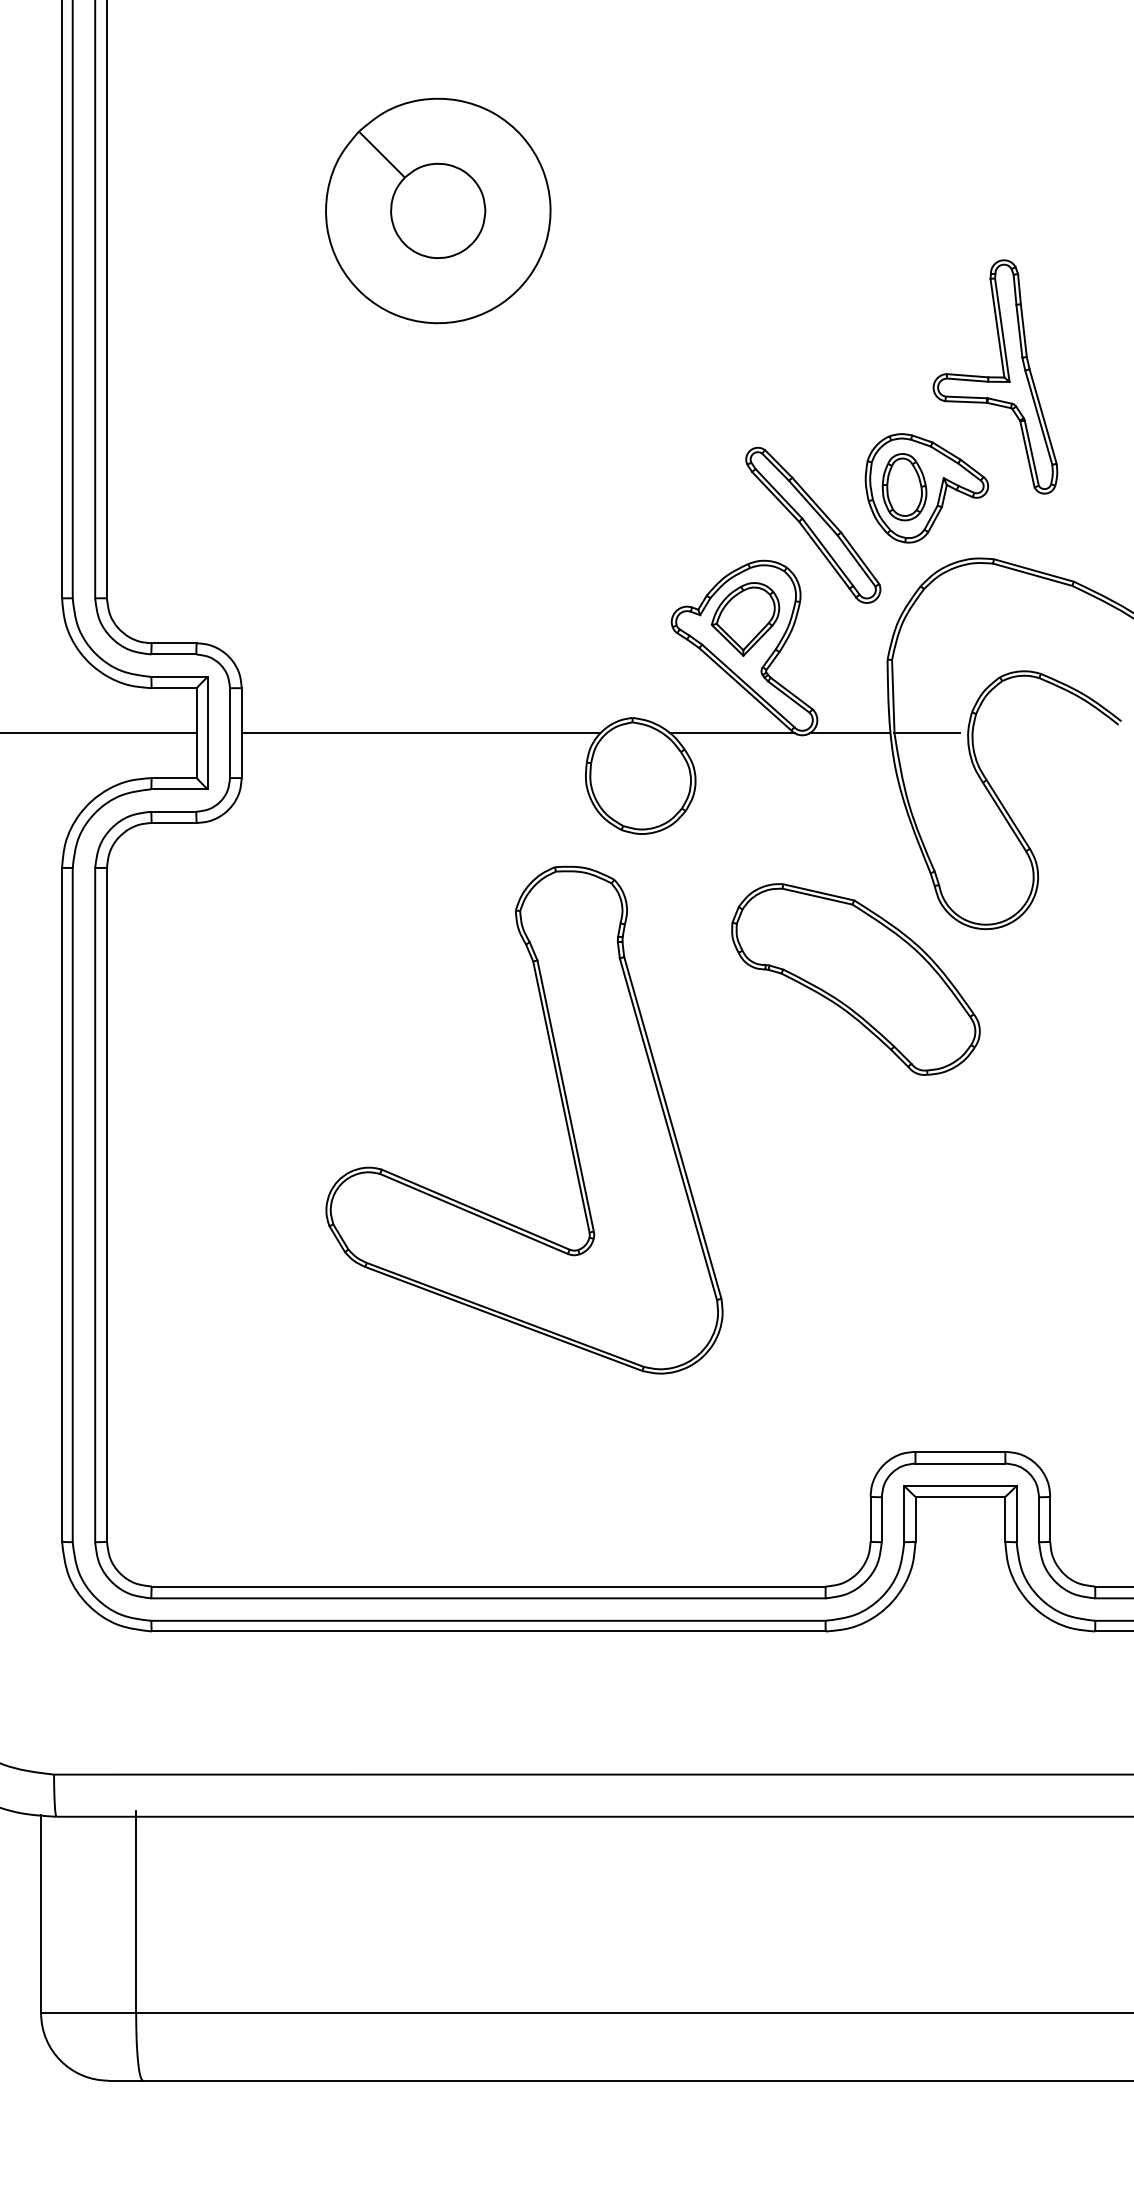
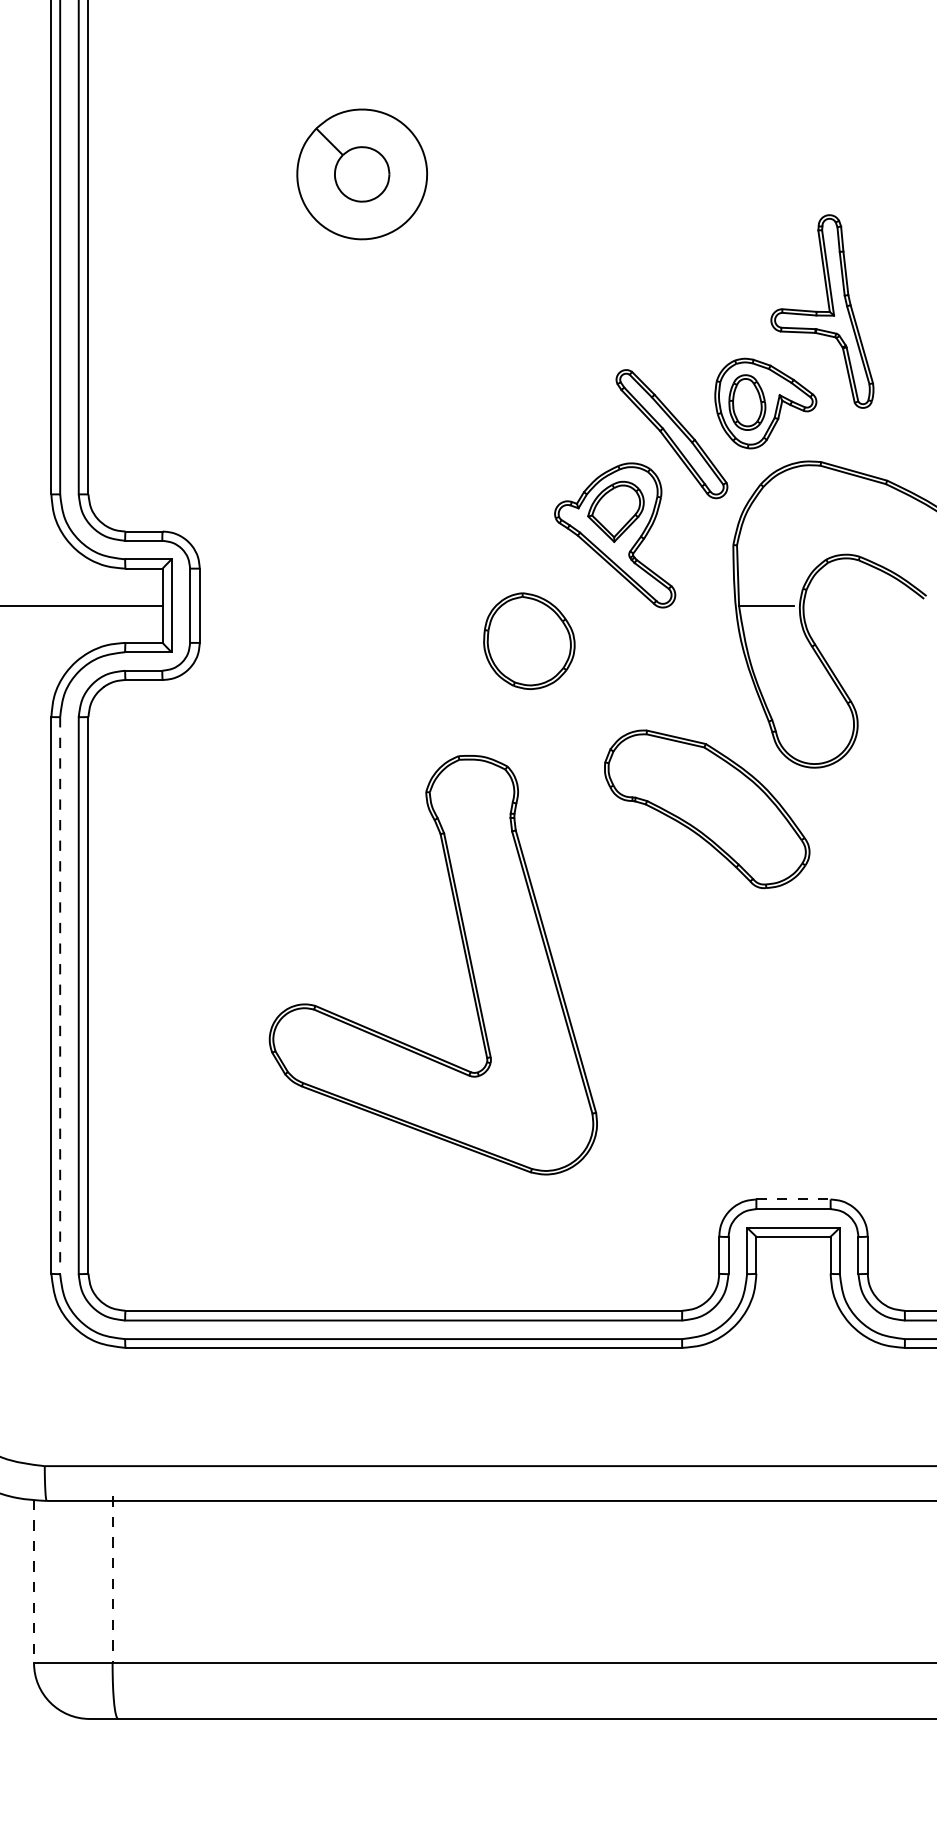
part: (438, 210) -> (362, 174), size x0.7
line: (420, 733) -> (347, 606), removed
line: (732, 733) -> (605, 606), removed
line: (849, 733) -> (701, 606), removed
part: (563, 1113) -> (465, 959), moved
line: (72, 1205) -> (59, 996), solid -> dashed
line: (960, 1451) -> (793, 1199), solid -> dashed
line: (136, 1912) -> (112, 1580), solid -> dashed
line: (41, 1914) -> (34, 1581), solid -> dashed

